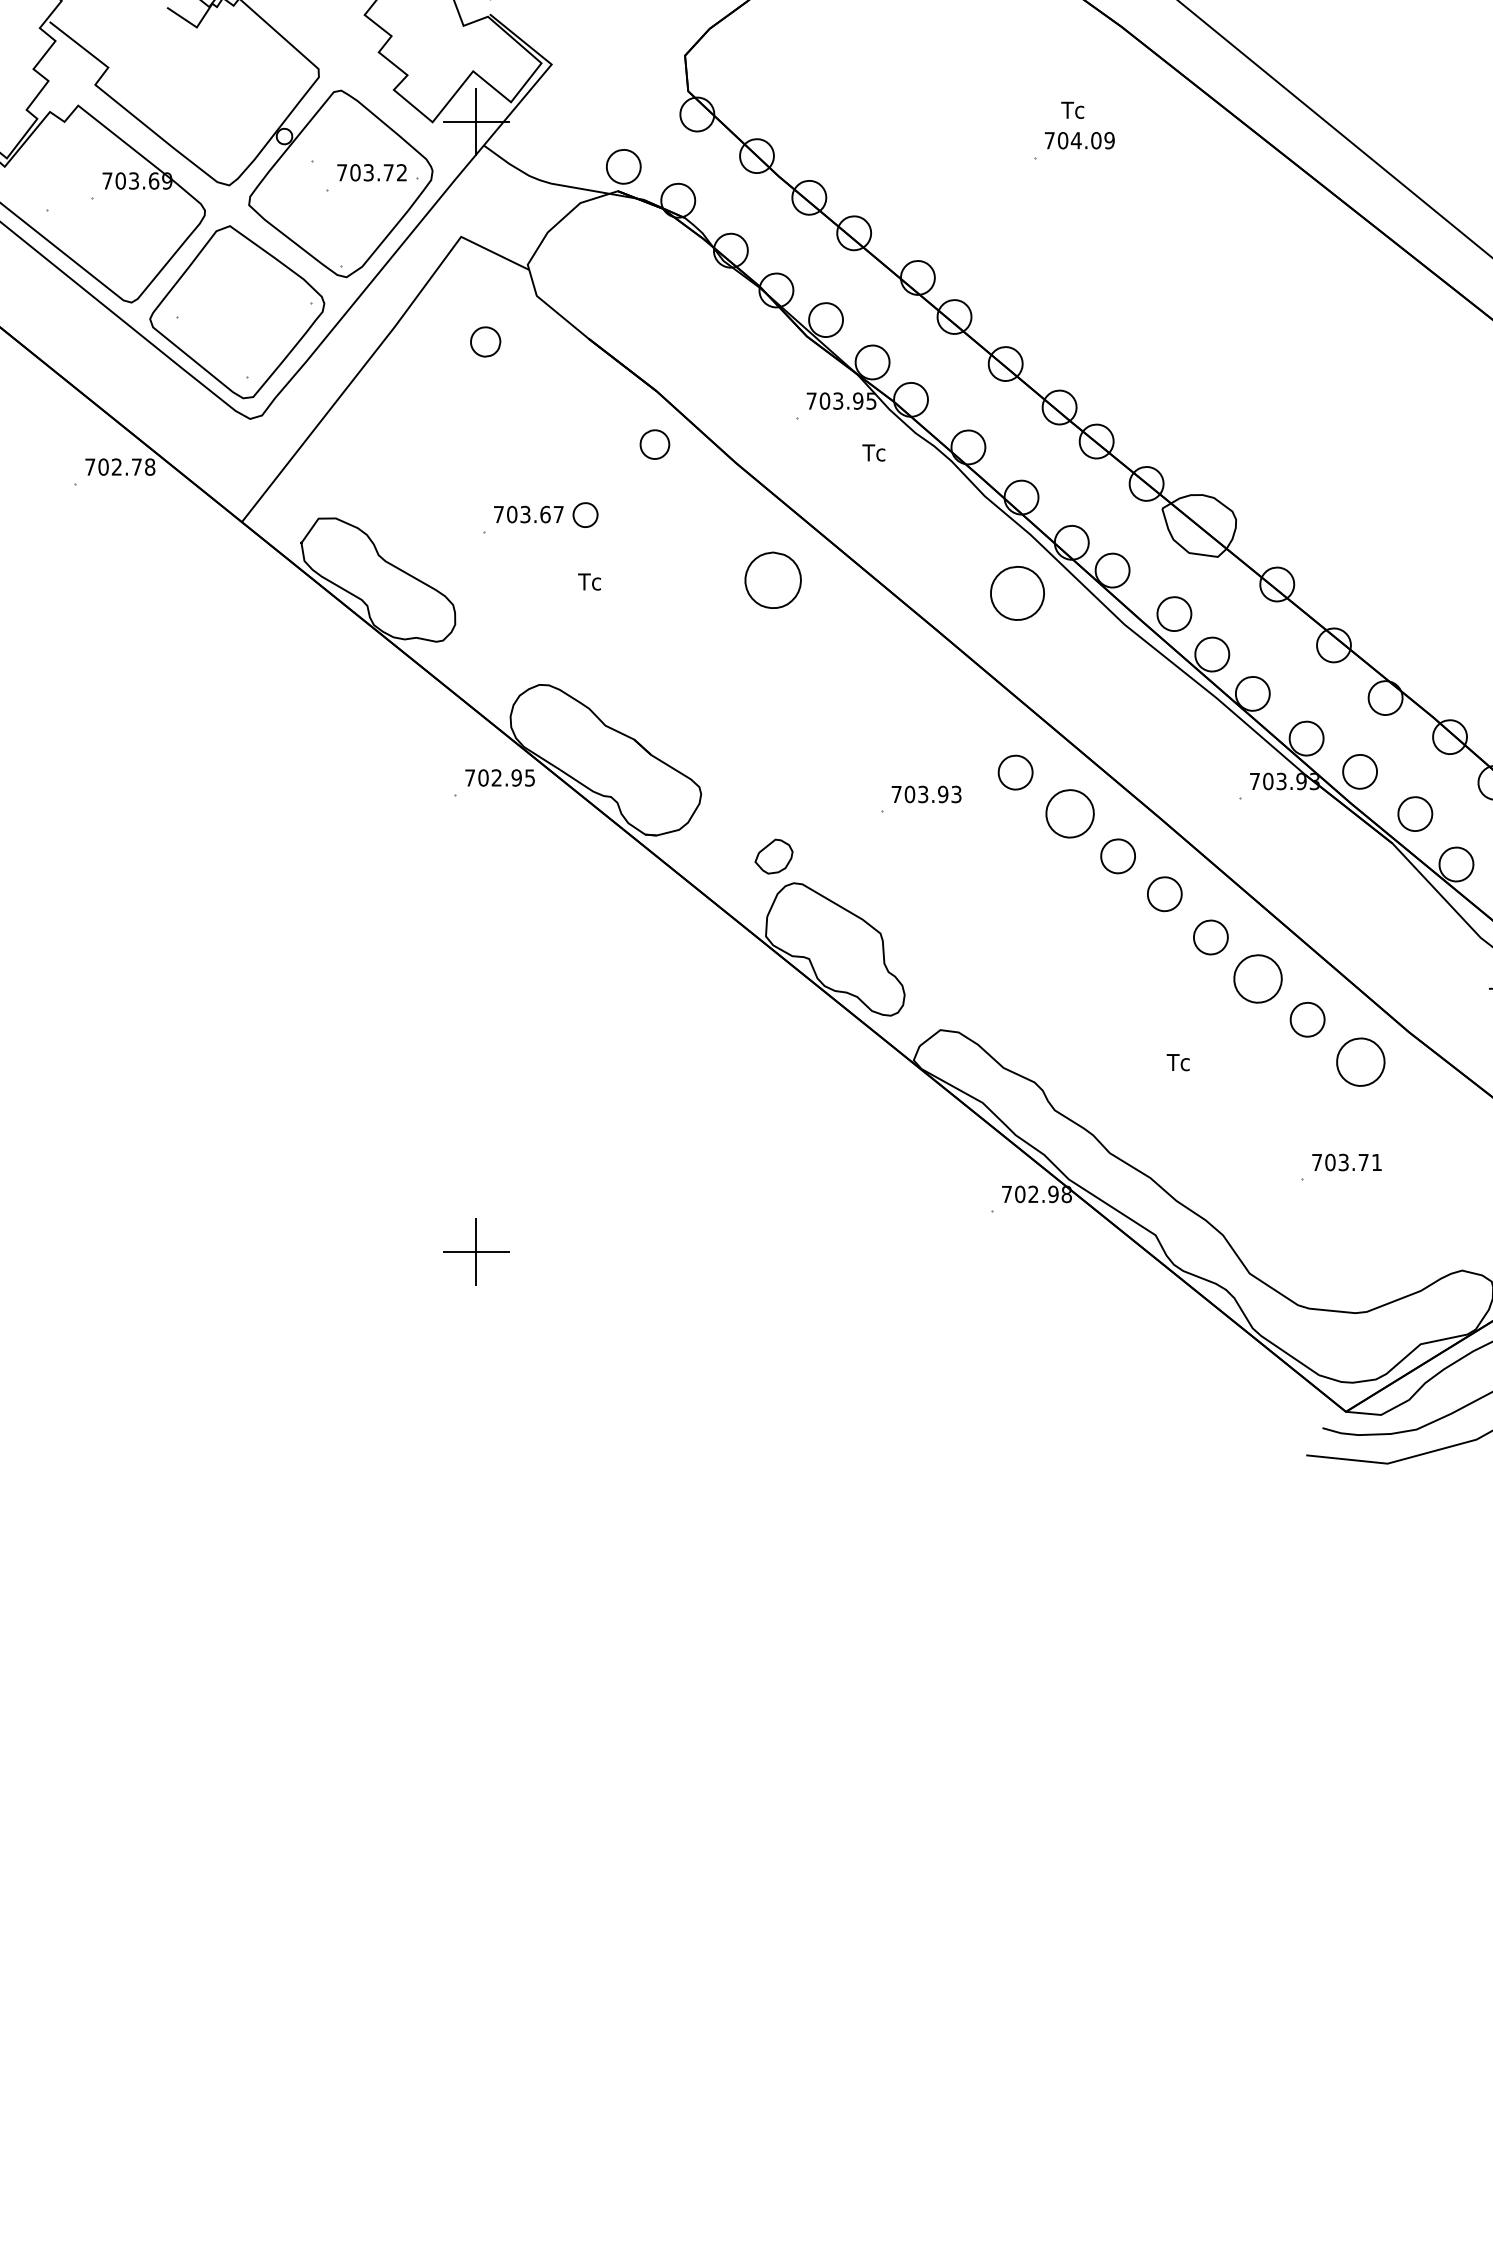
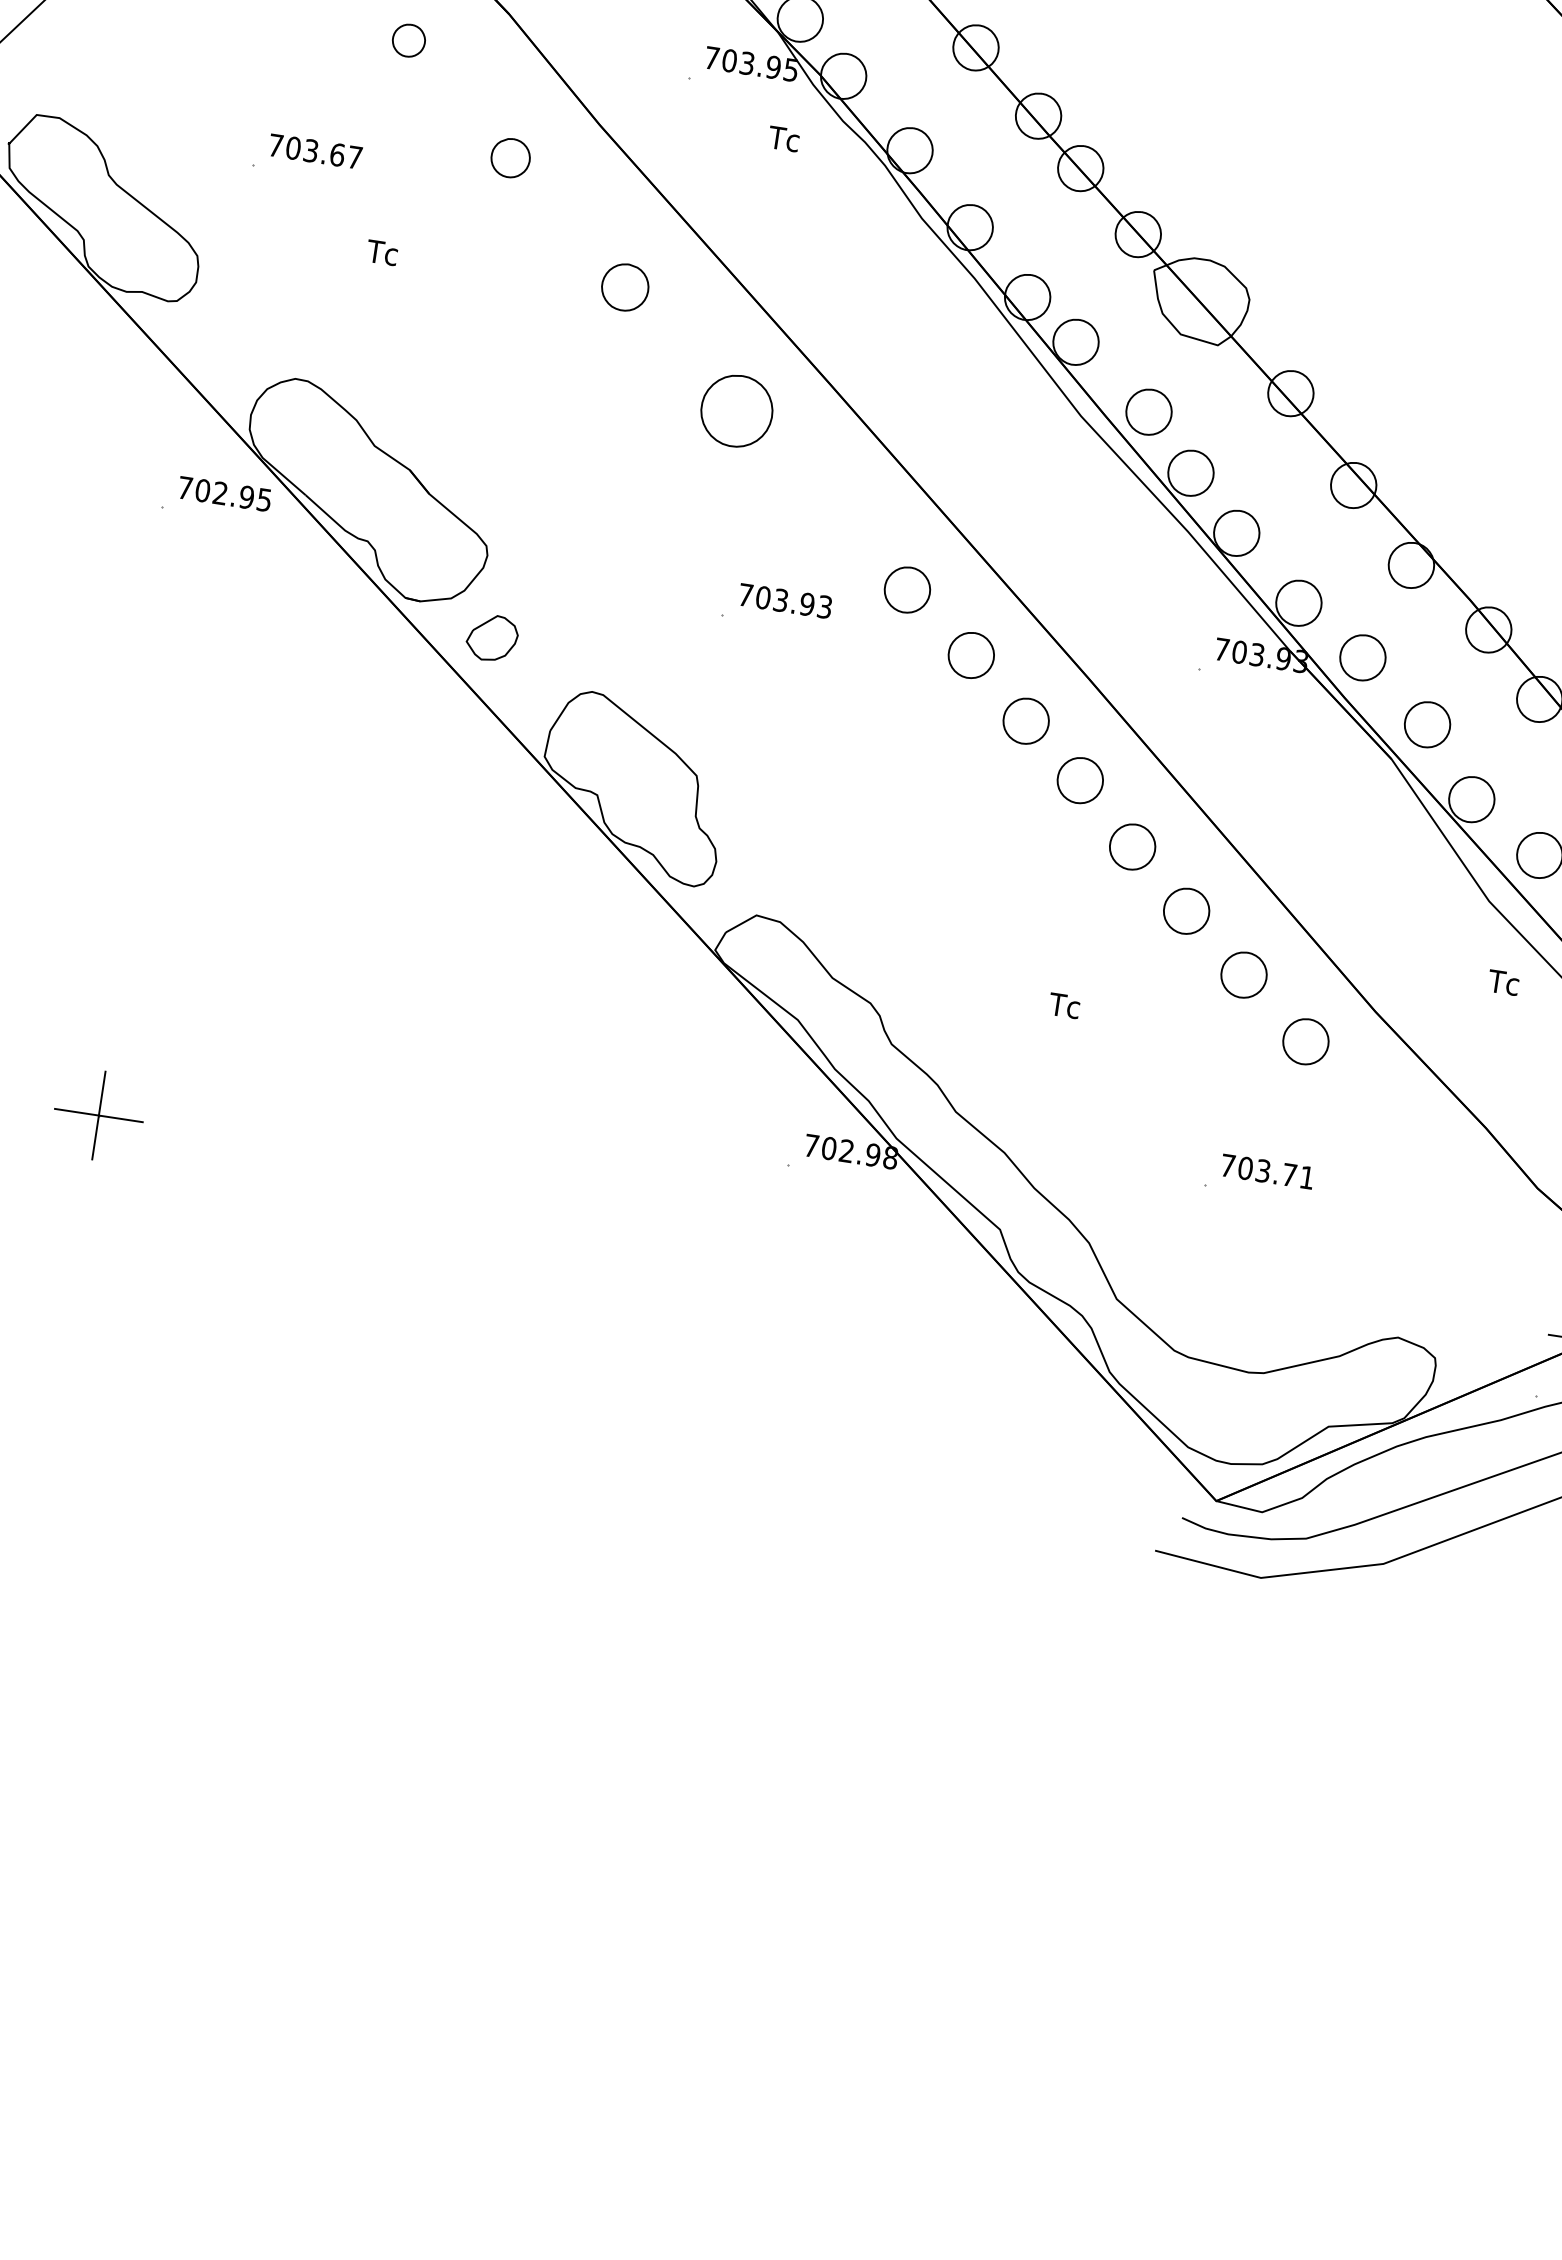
part: (654, 444) -> (510, 157), moved
part: (585, 514) -> (409, 39), moved
part: (772, 580) -> (624, 287), size x0.62
part: (1017, 593) -> (736, 411), moved
part: (1070, 813) -> (971, 655), size x0.71
part: (773, 856) -> (491, 637), moved
part: (1257, 978) -> (1186, 910), size x0.71
part: (1360, 1061) -> (1305, 1040), size x0.71

